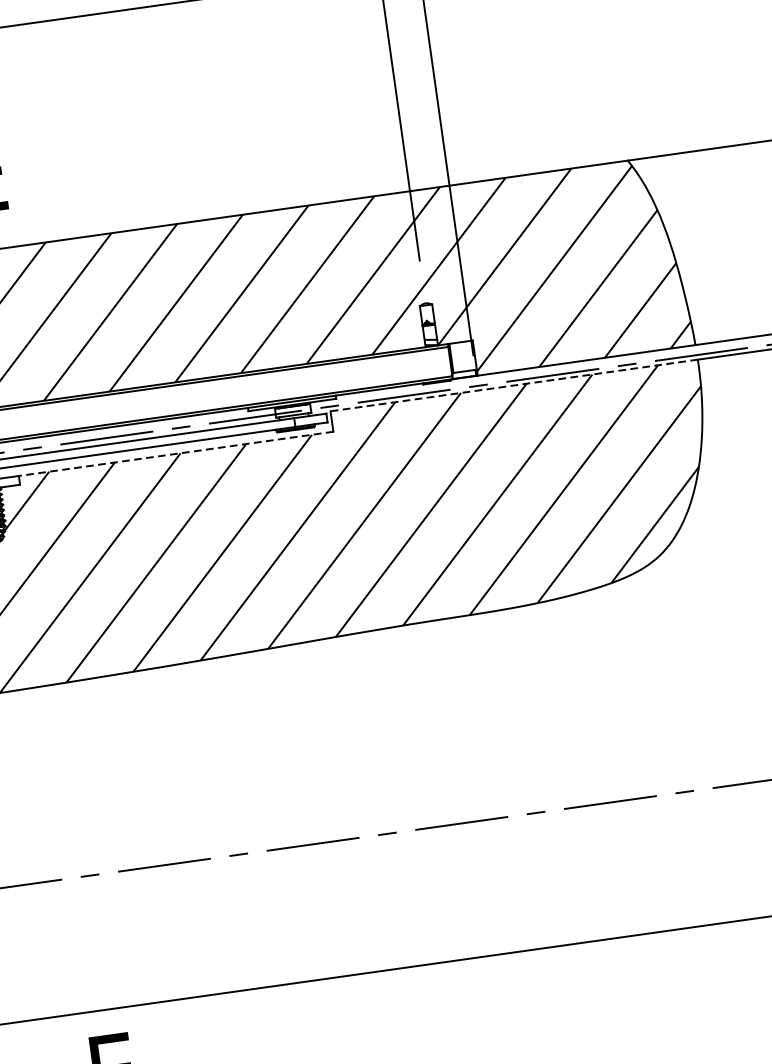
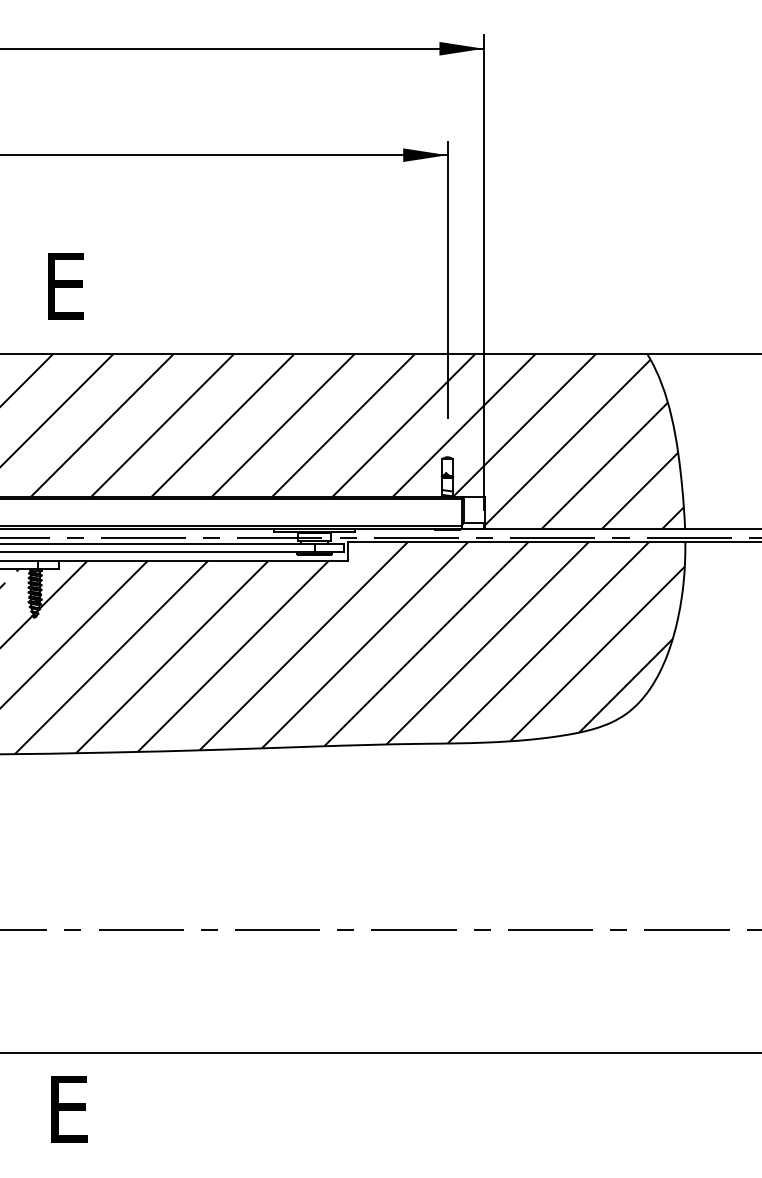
line: (513, 385) -> (516, 542), dashed -> solid
line: (175, 454) -> (203, 561), dashed -> solid

